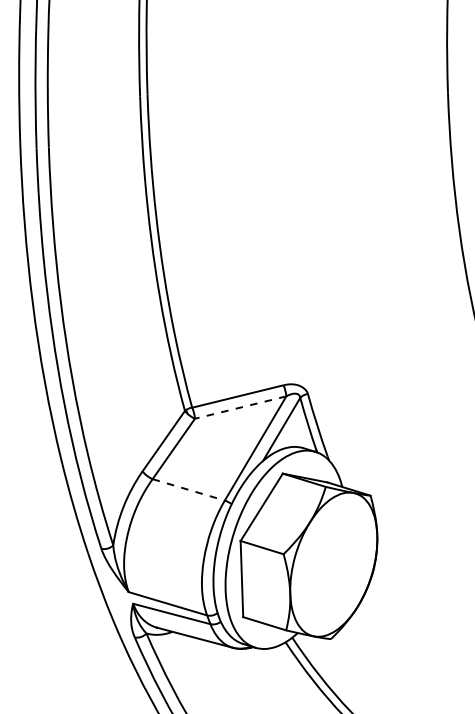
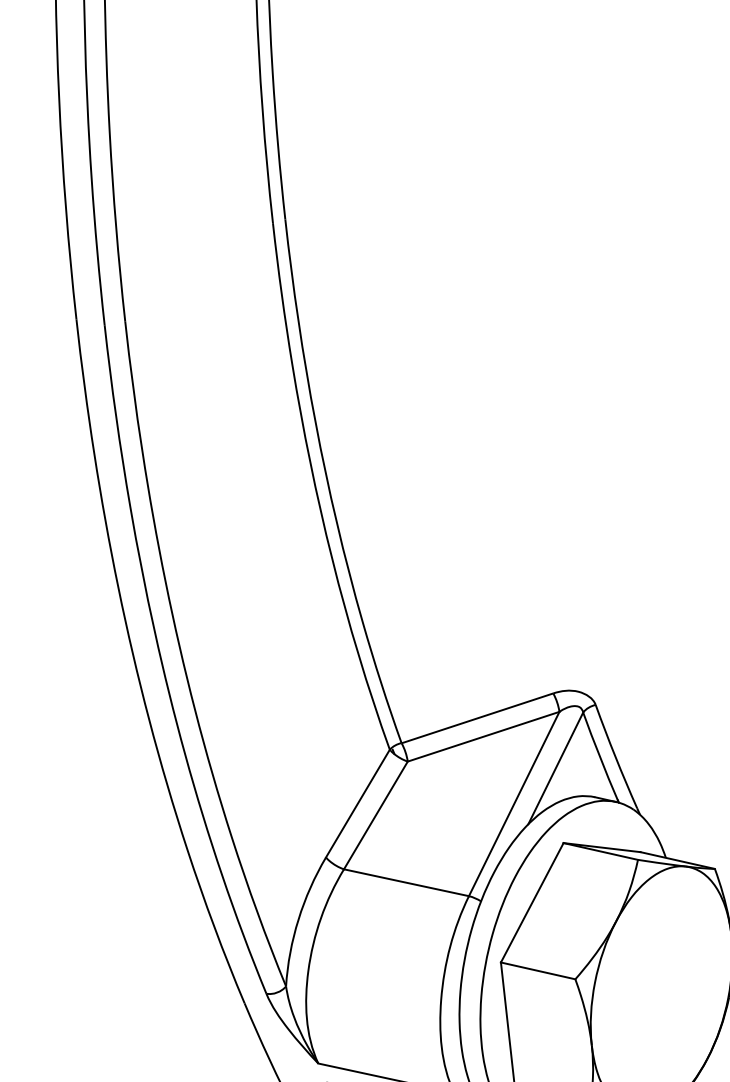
line: (240, 407) -> (483, 736), dashed -> solid
line: (188, 489) -> (406, 882), dashed -> solid

